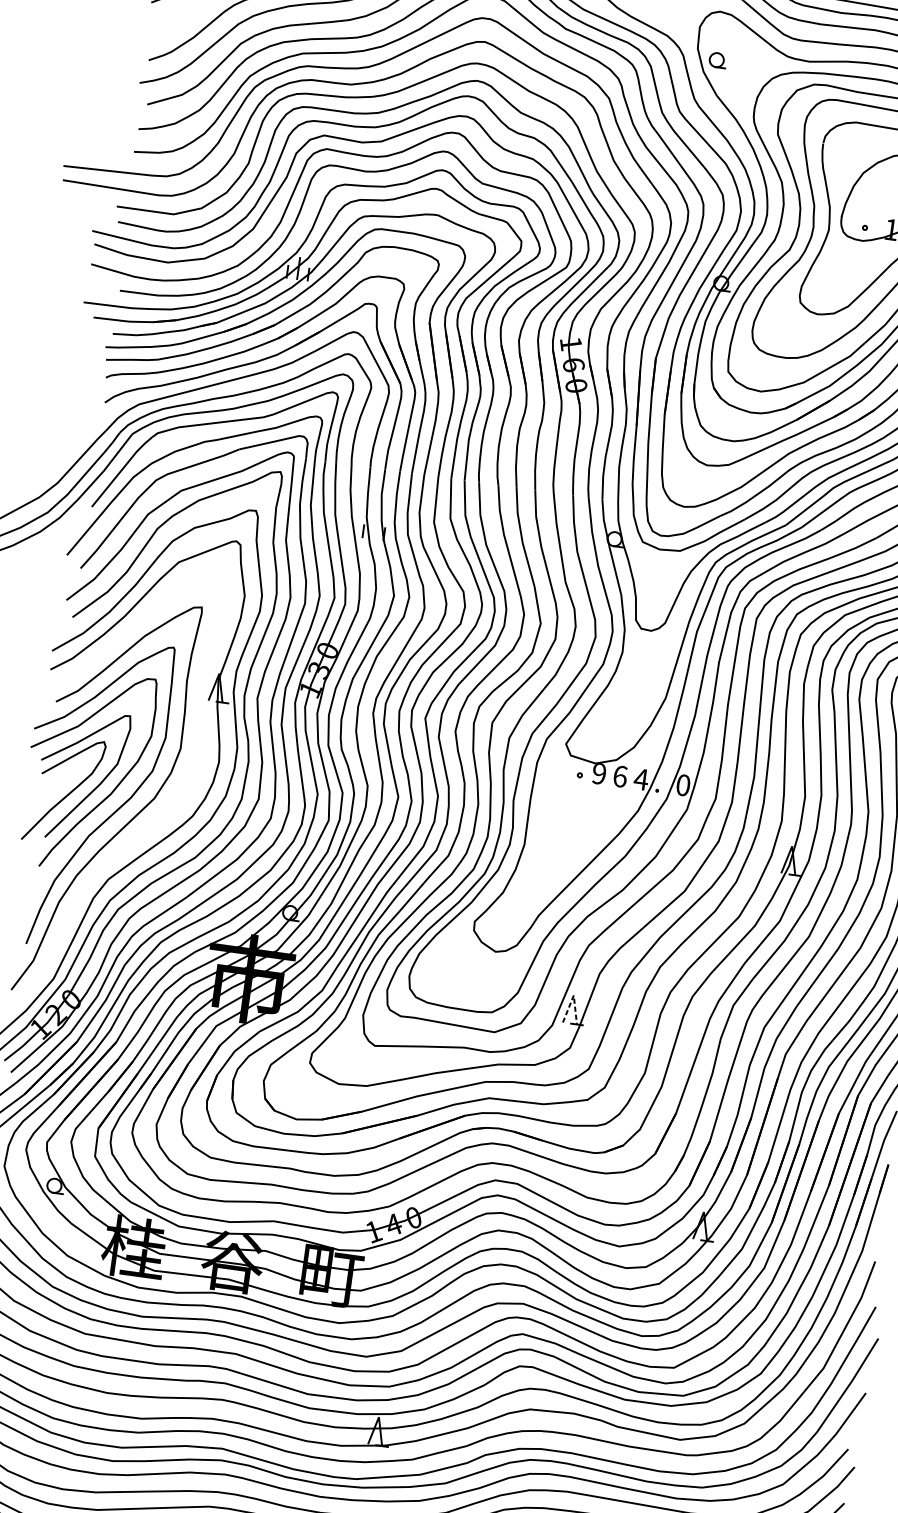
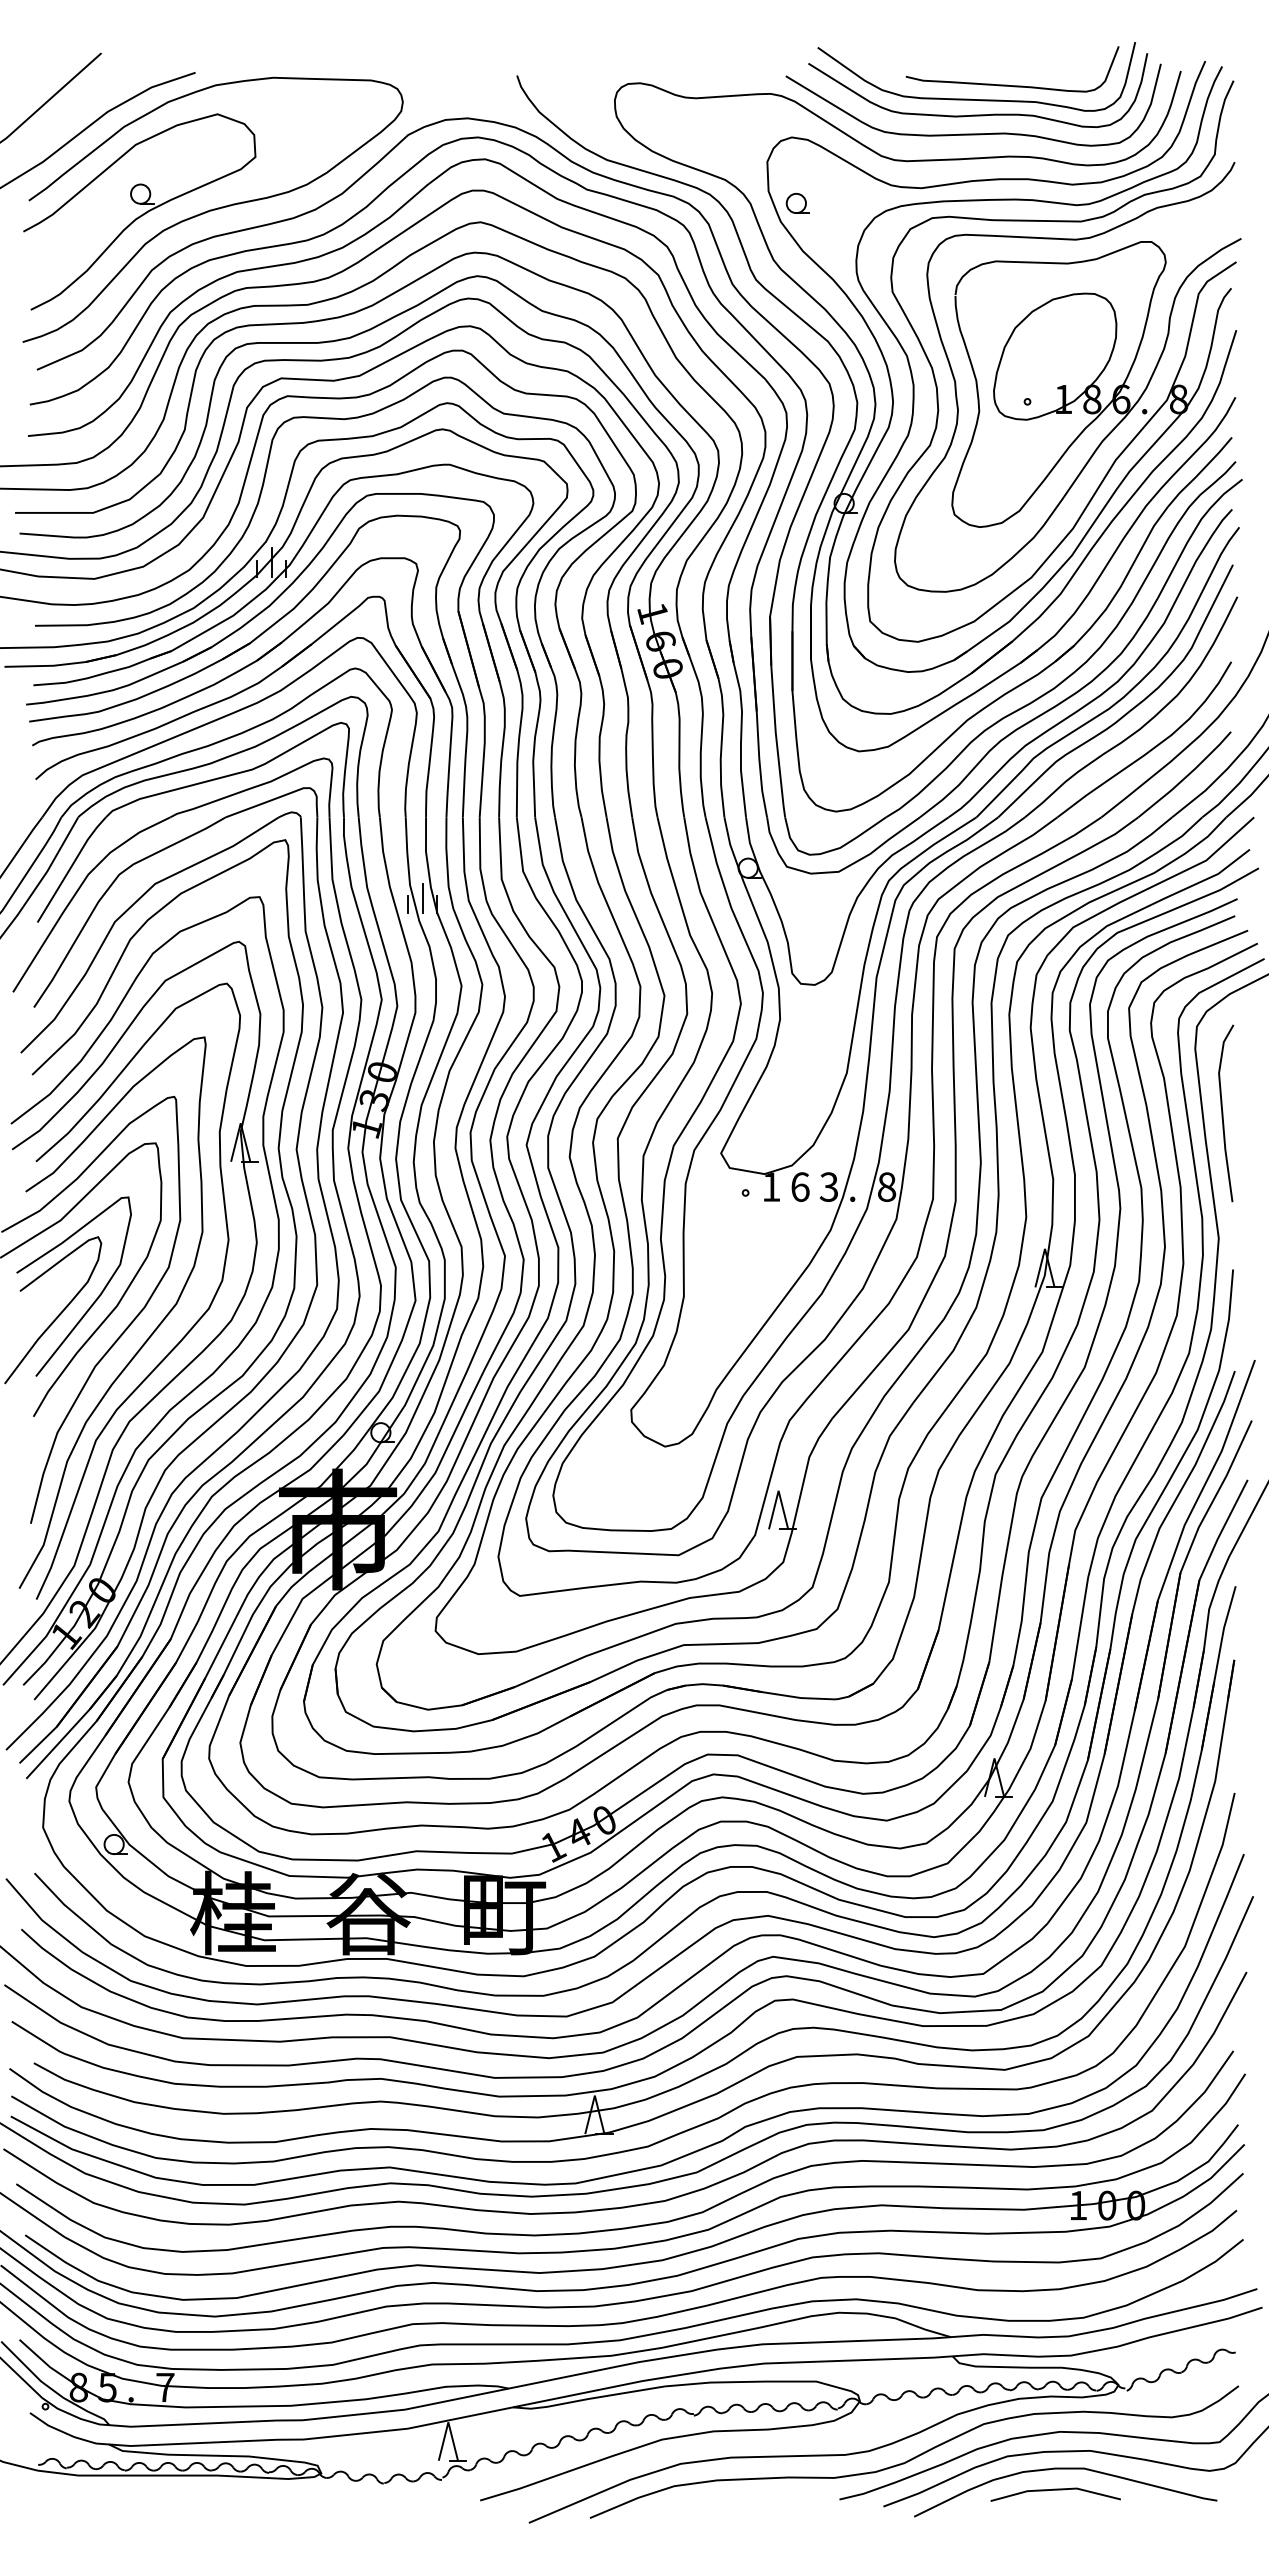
line: (374, 527) -> (422, 897), added
text: (599, 773) -> (771, 1186), 9 -> 1
text: (640, 778) -> (828, 1186), 4 -> 3
text: (683, 784) -> (887, 1186), 0 -> 8
curve: (159, 819) -> (187, 1331), added
line: (573, 995) -> (778, 1490), dashed -> solid

